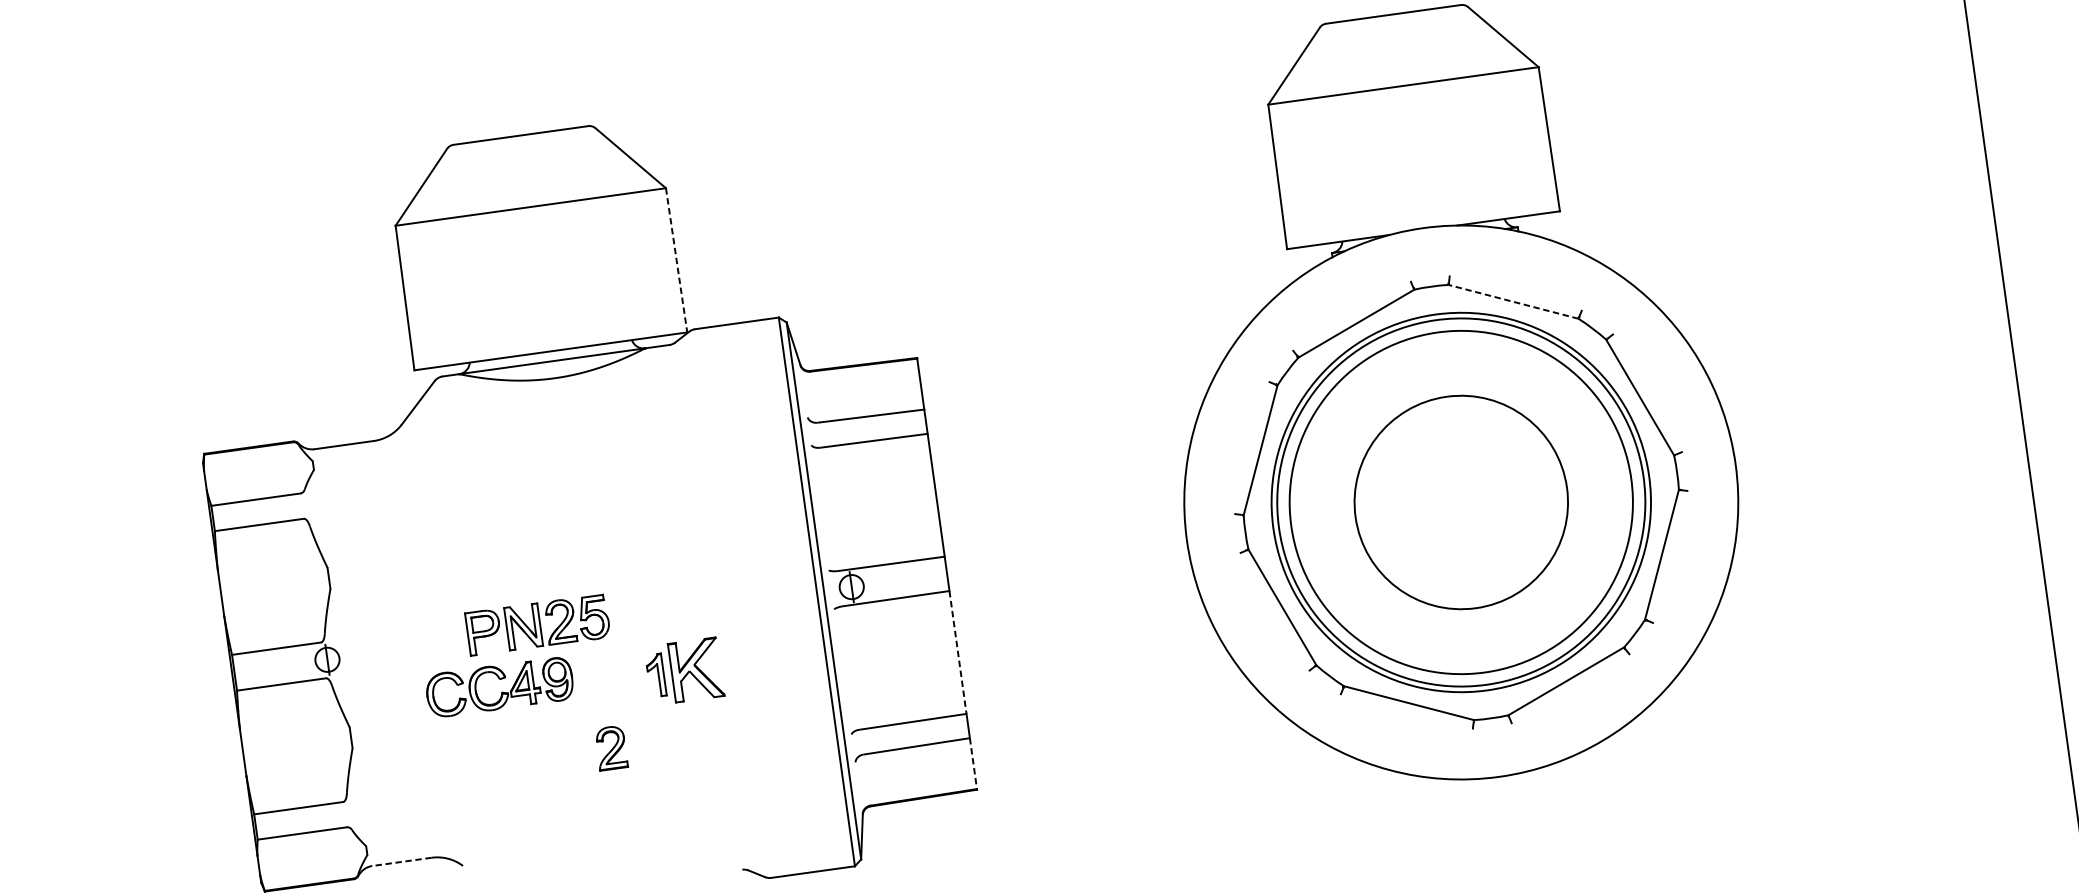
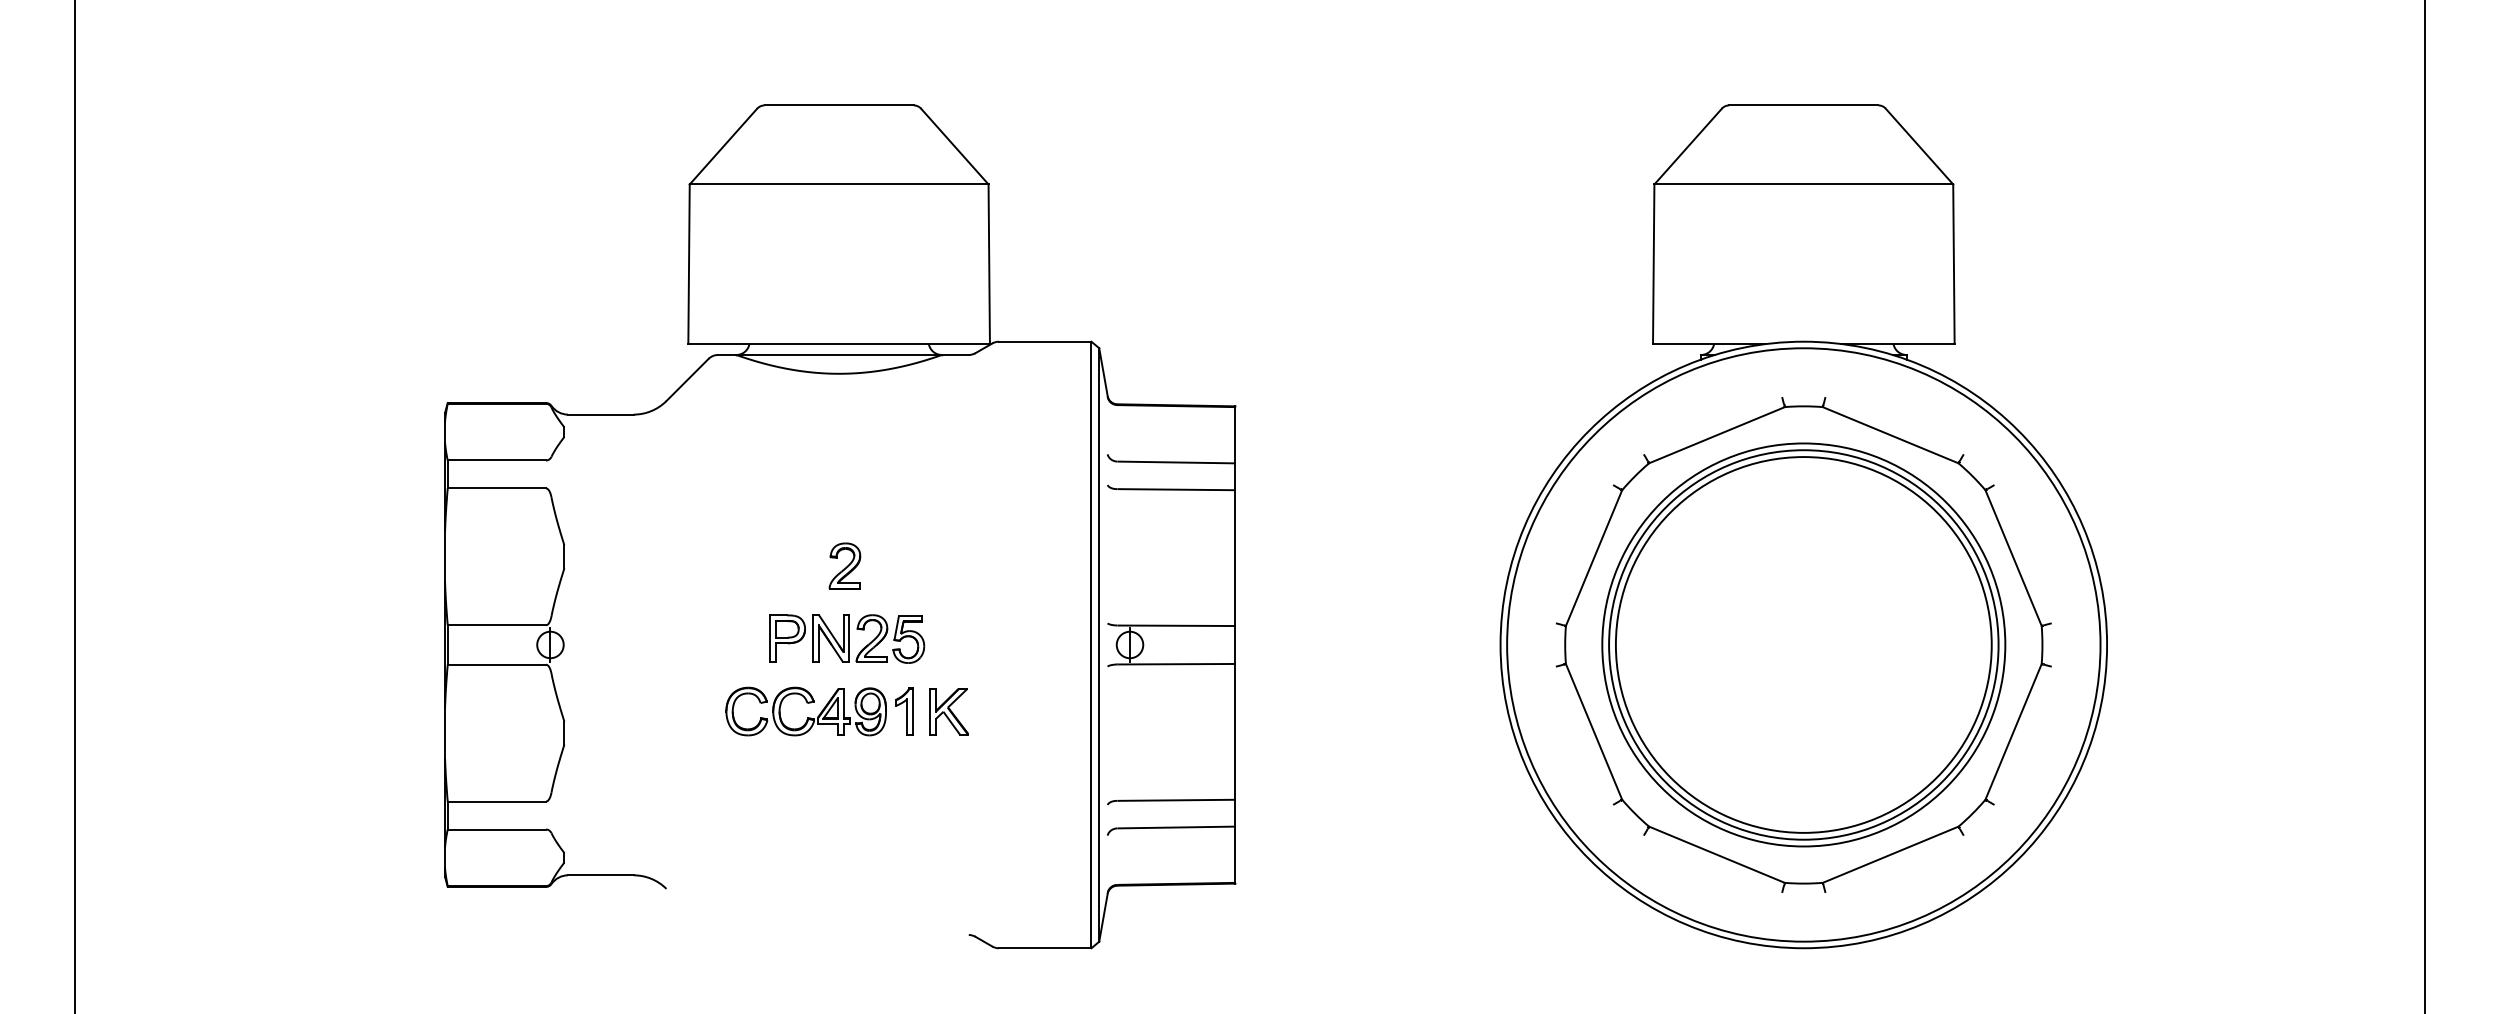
line: (676, 260) -> (989, 264), dashed -> solid
line: (1513, 302) -> (1890, 435), dashed -> solid
circle: (1460, 502) -> (1803, 644), size x1.43
circle: (1460, 502) -> (1803, 644), size x1.67
part: (538, 624) -> (847, 638), moved
line: (958, 652) -> (1235, 731), dashed -> solid
part: (695, 670) -> (948, 711), size x0.71
part: (501, 692) -> (807, 717), moved
part: (610, 747) -> (844, 565), moved
line: (973, 764) -> (1235, 855), dashed -> solid
line: (401, 862) -> (600, 875), dashed -> solid

